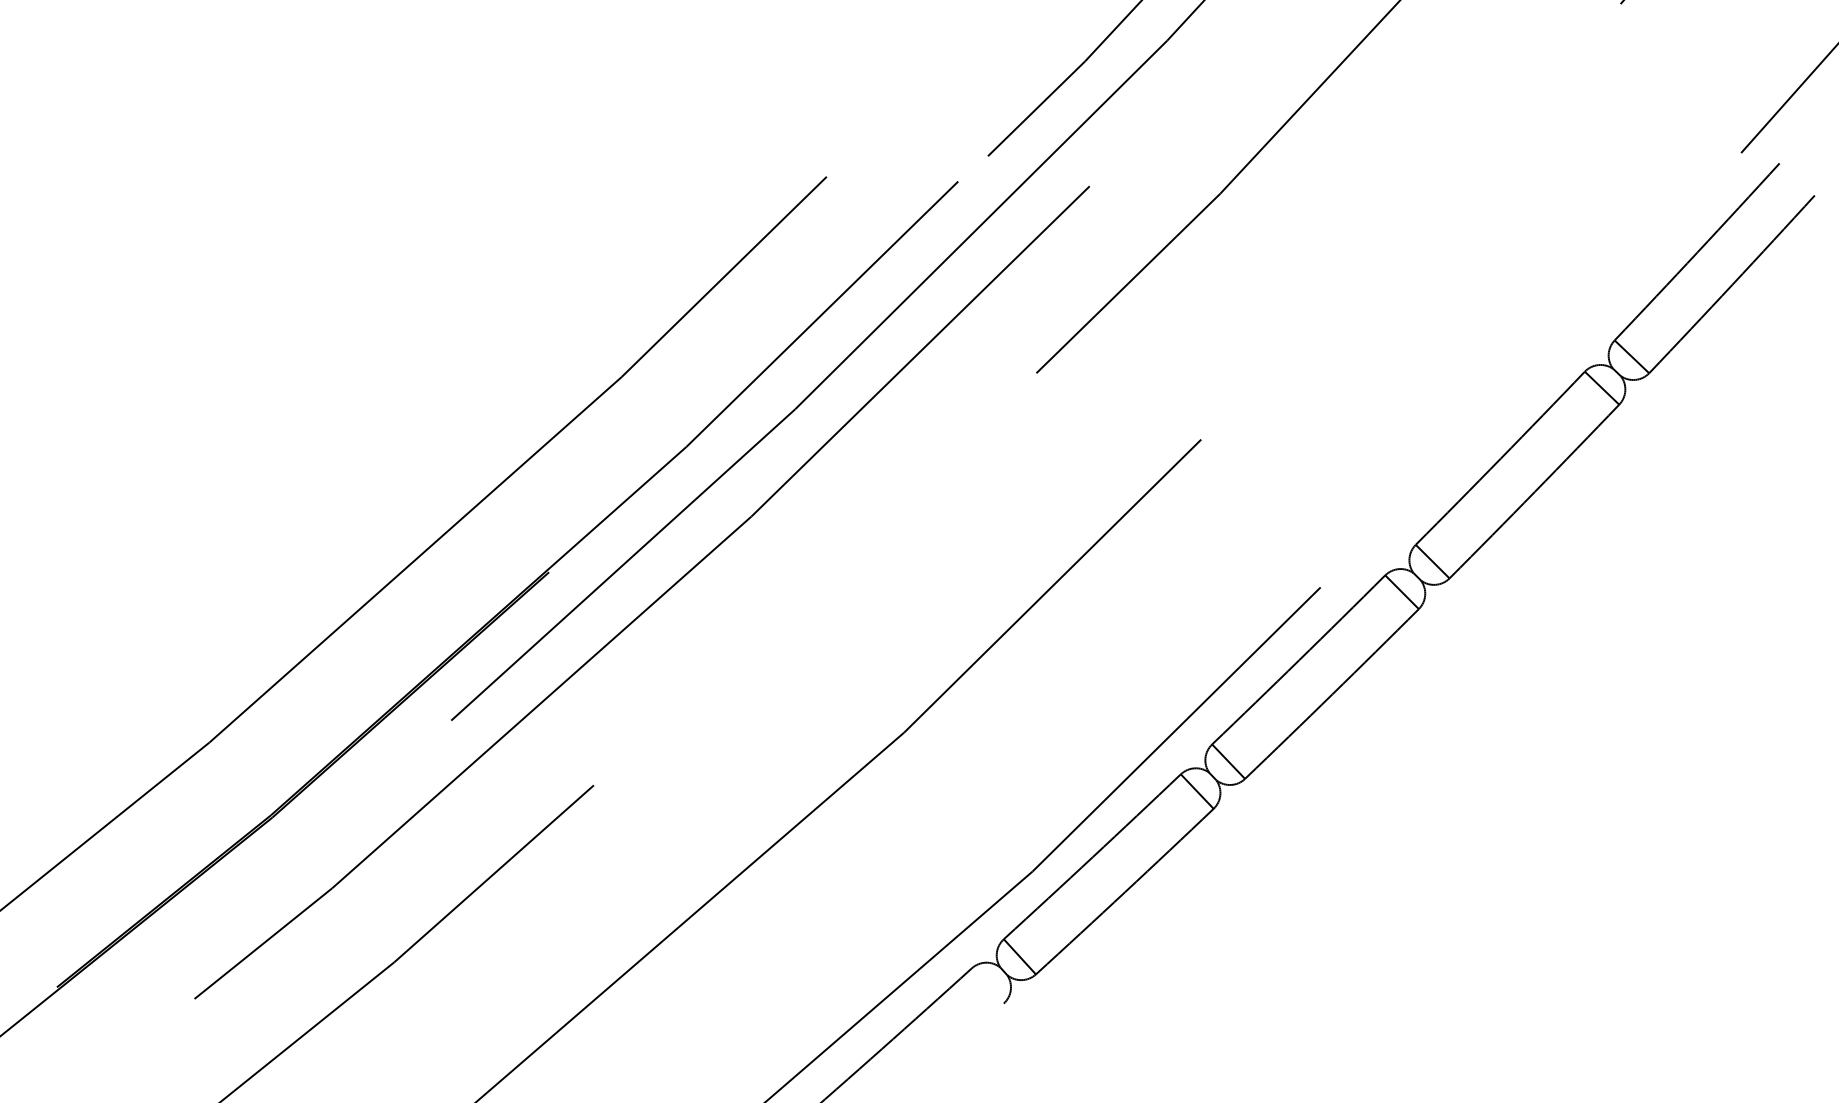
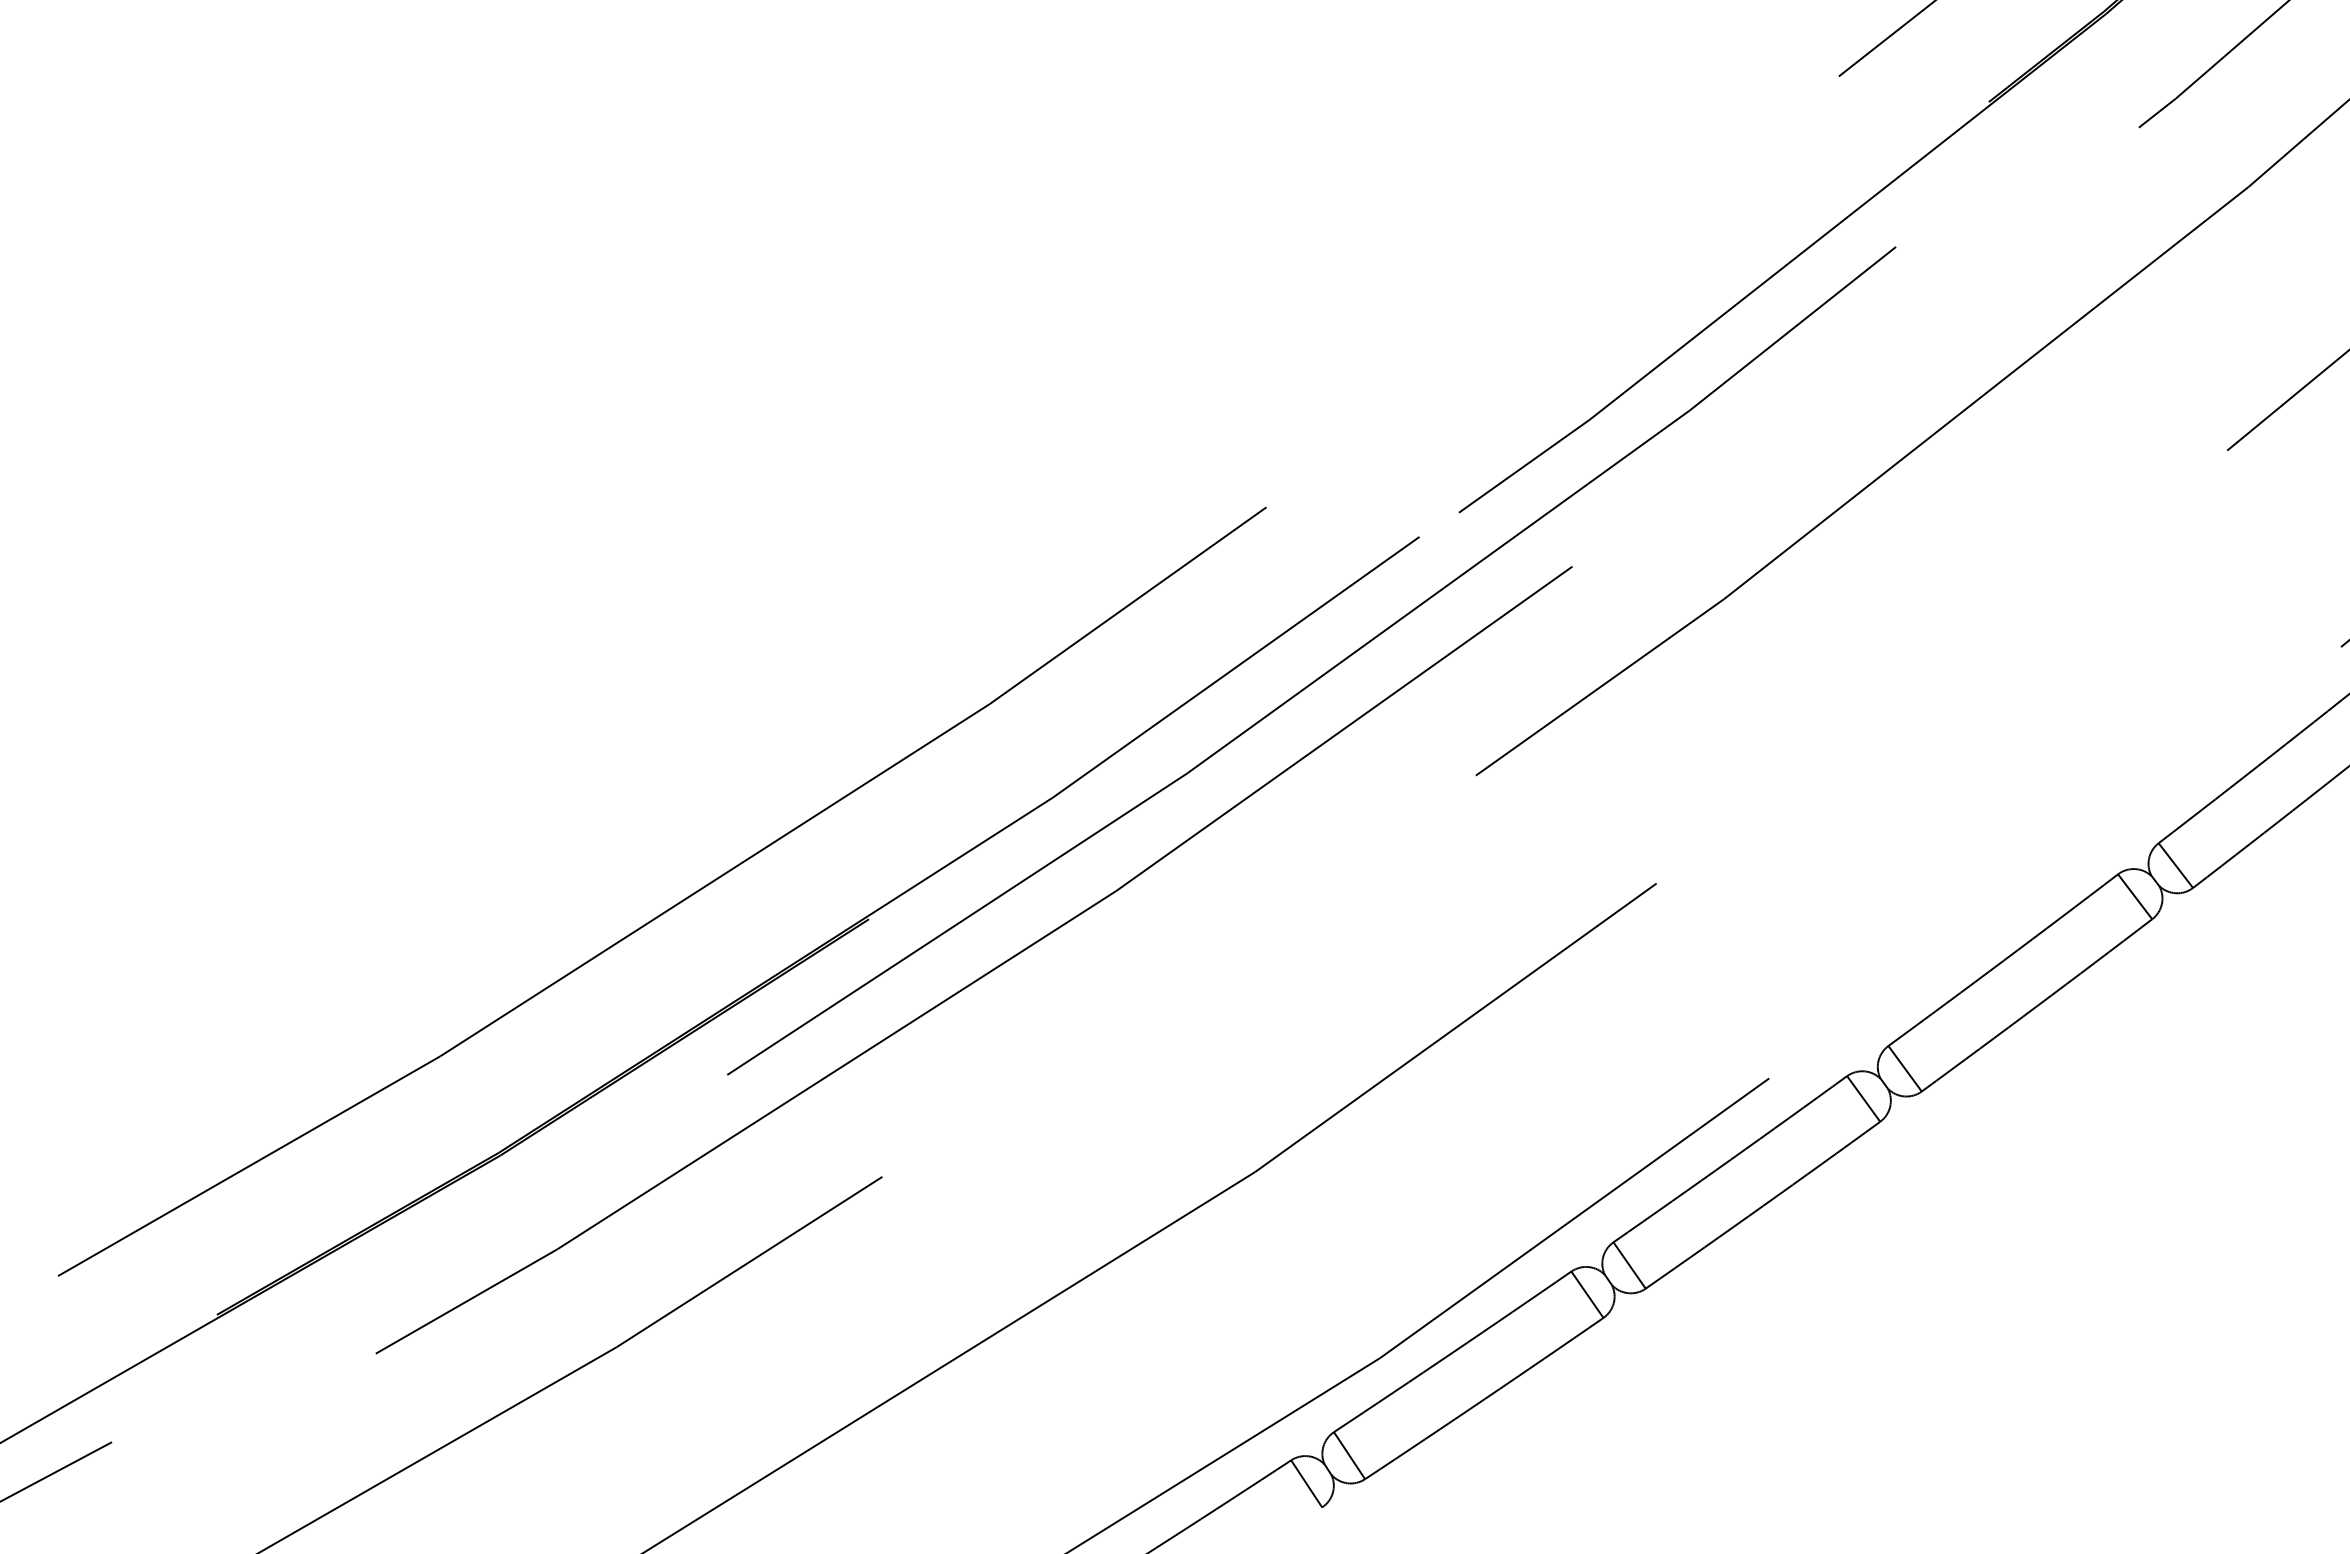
line: (987, 985) -> (1306, 1483), added

